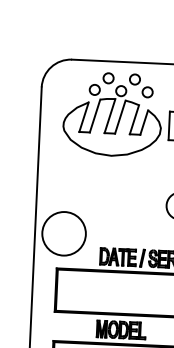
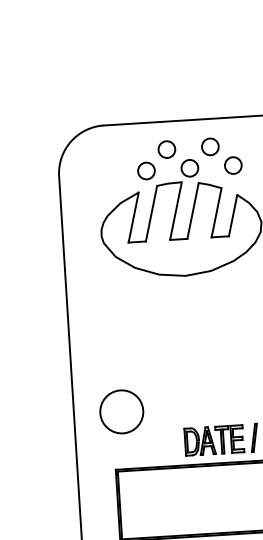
circle: (63, 233) -> (120, 411), size x0.6

